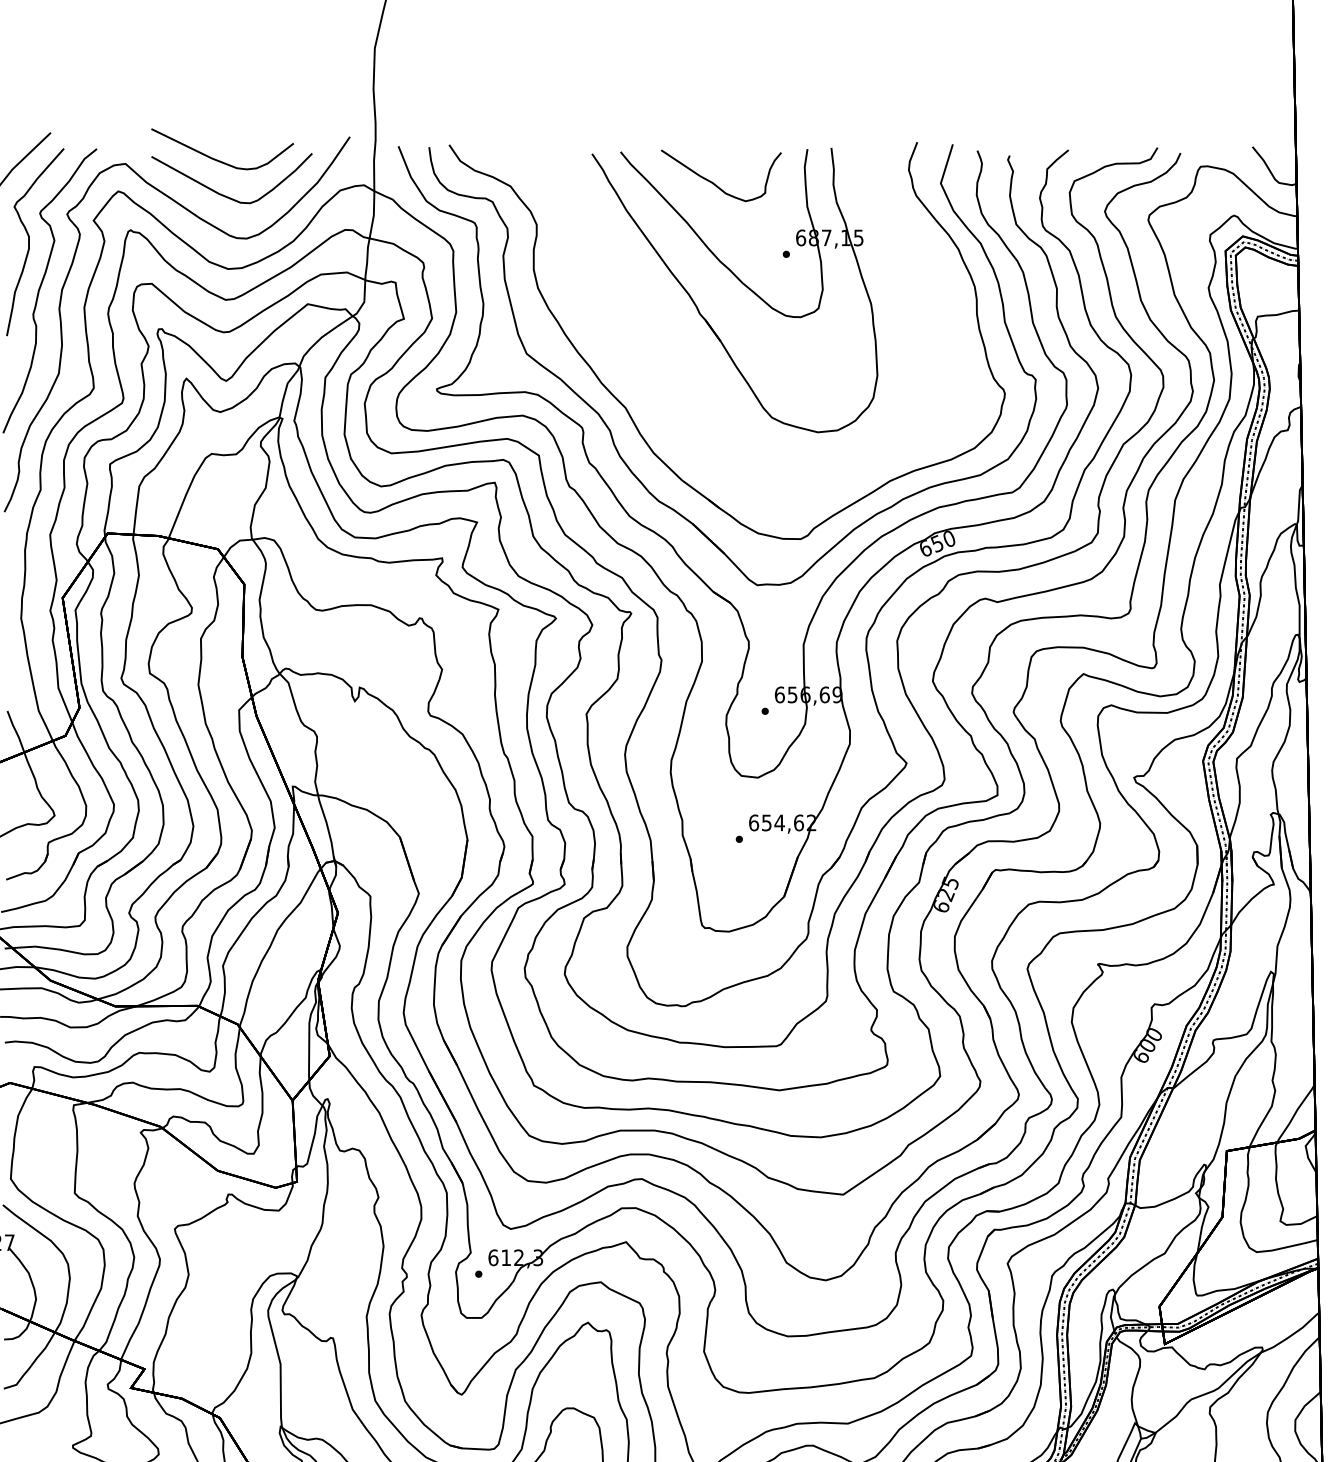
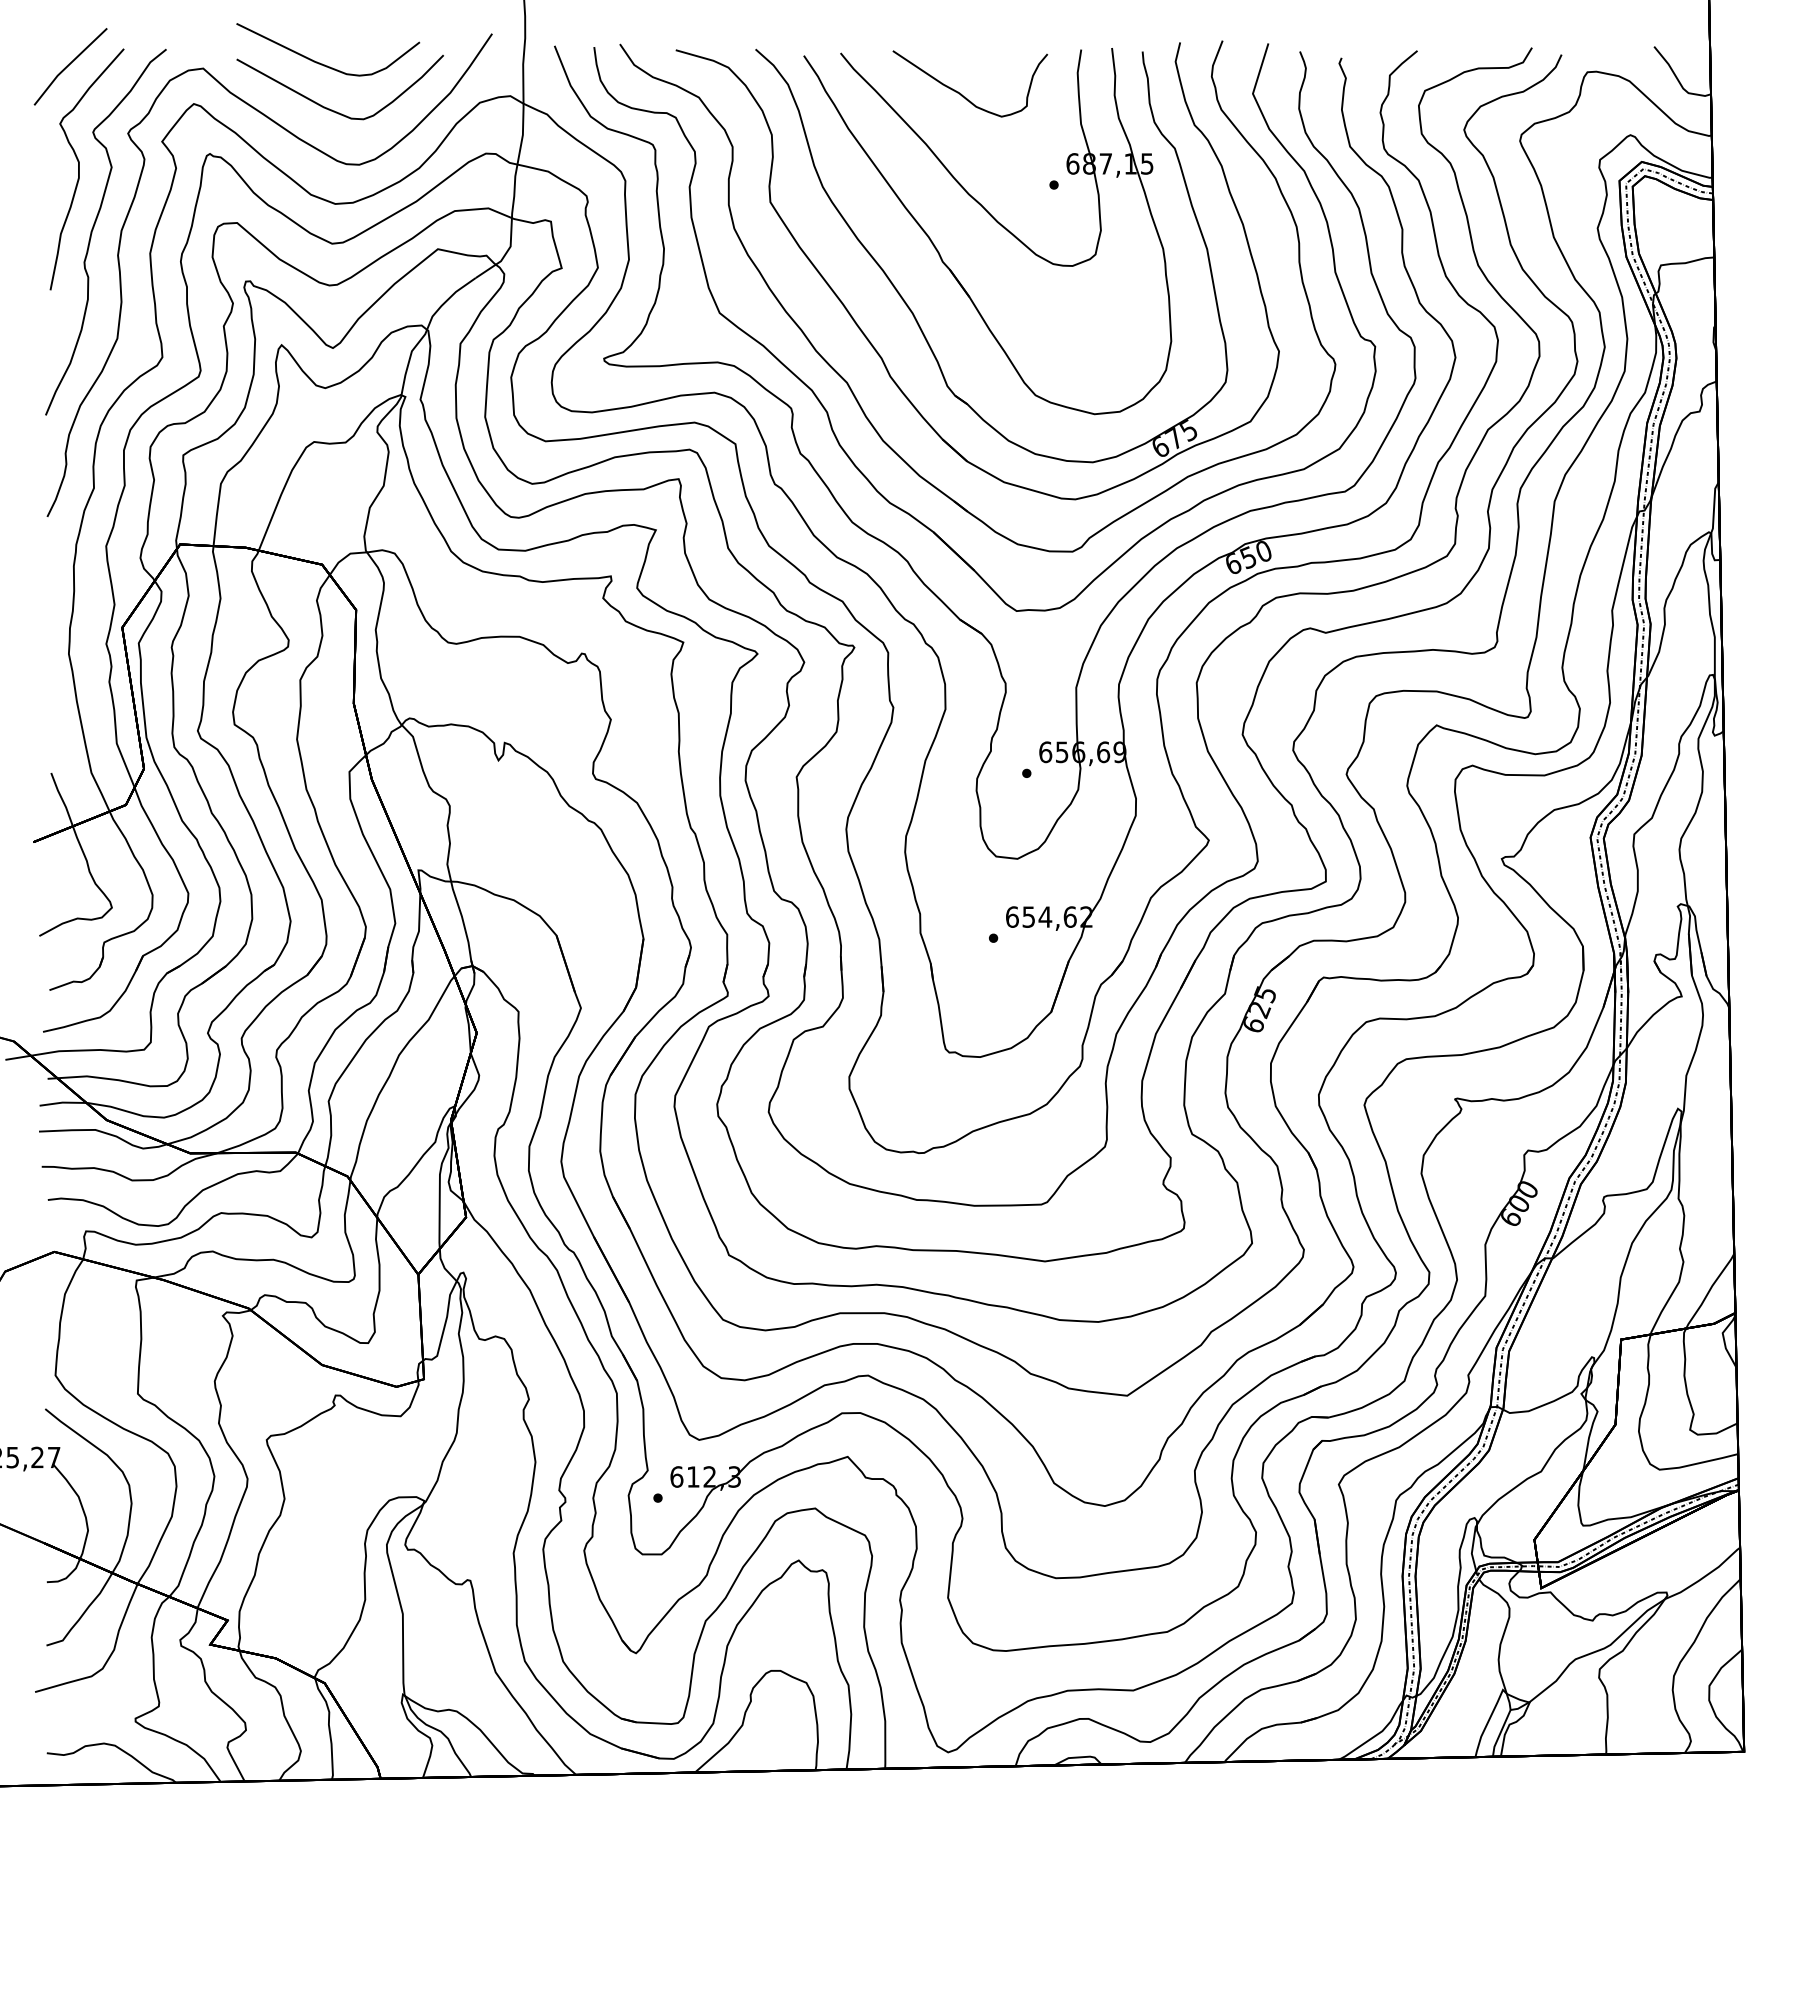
part: (677, 353) -> (913, 312), added

